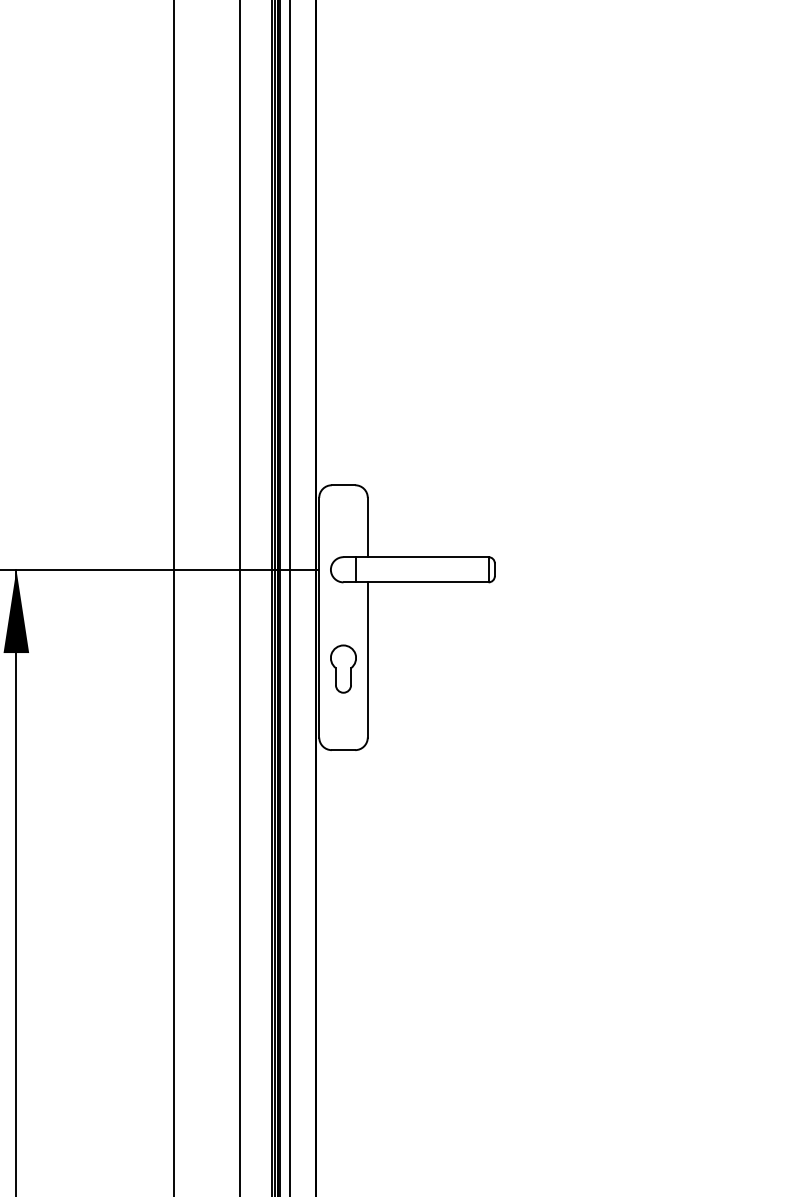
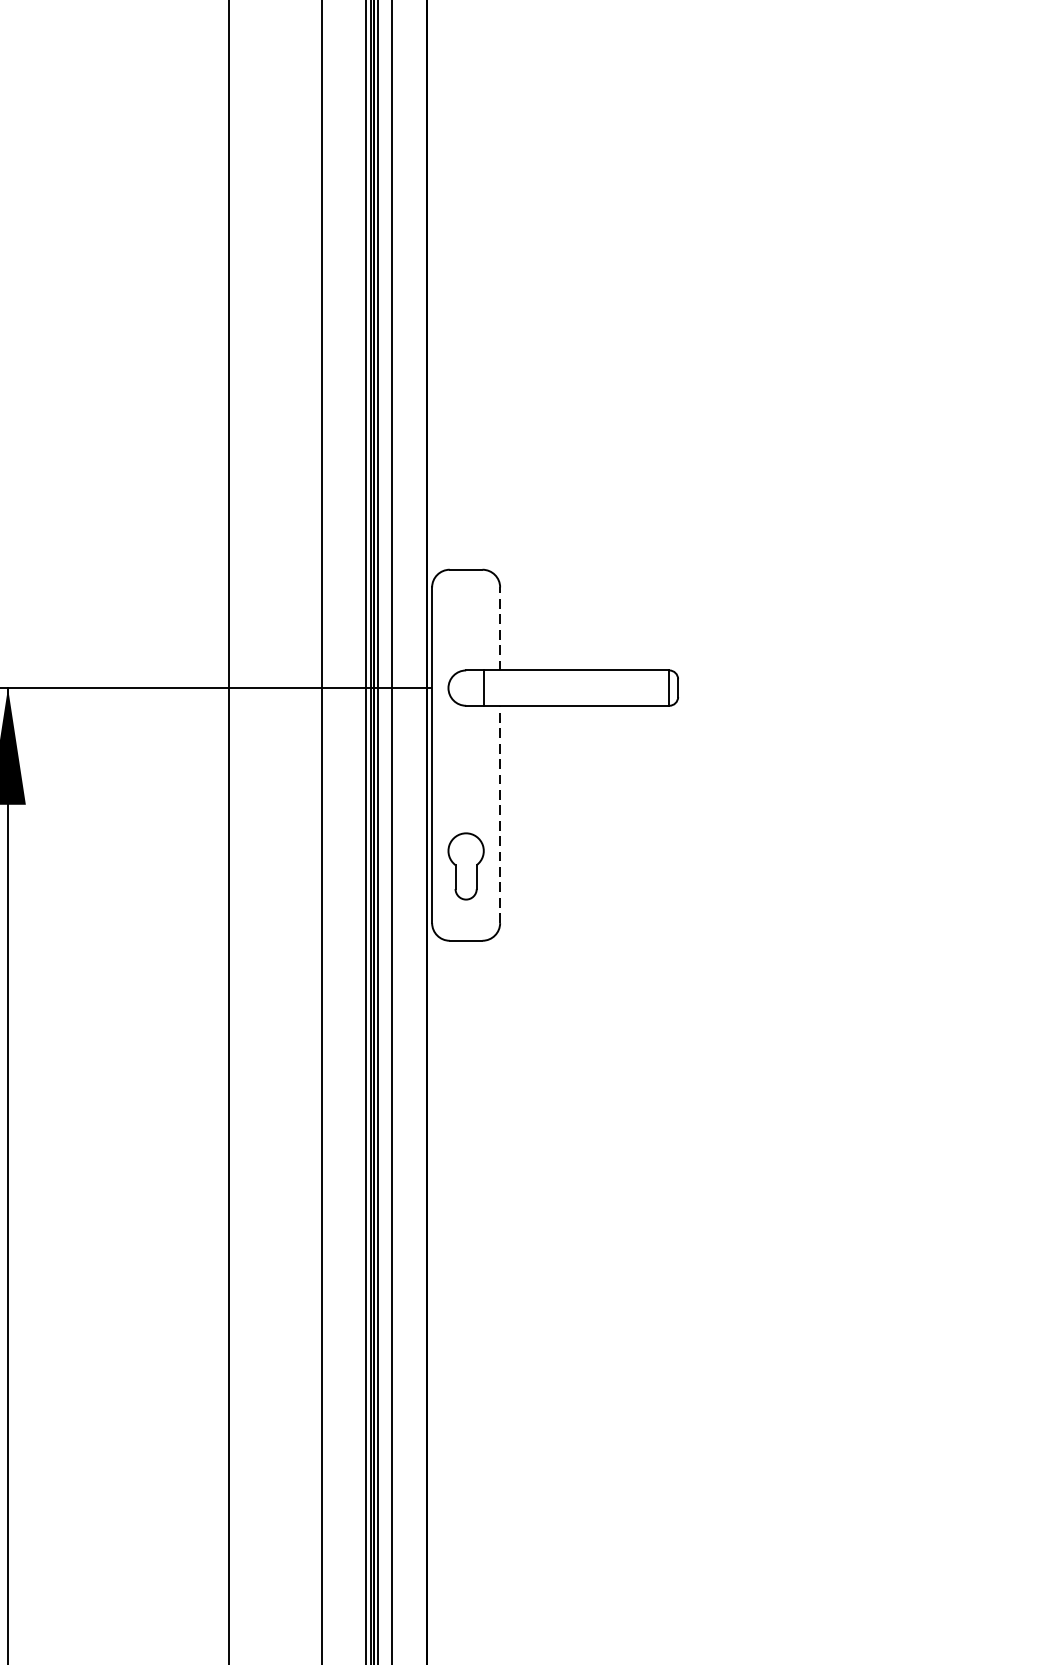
line: (367, 527) -> (499, 628), solid -> dashed
line: (367, 659) -> (499, 813), solid -> dashed
part: (343, 668) -> (466, 865), moved

